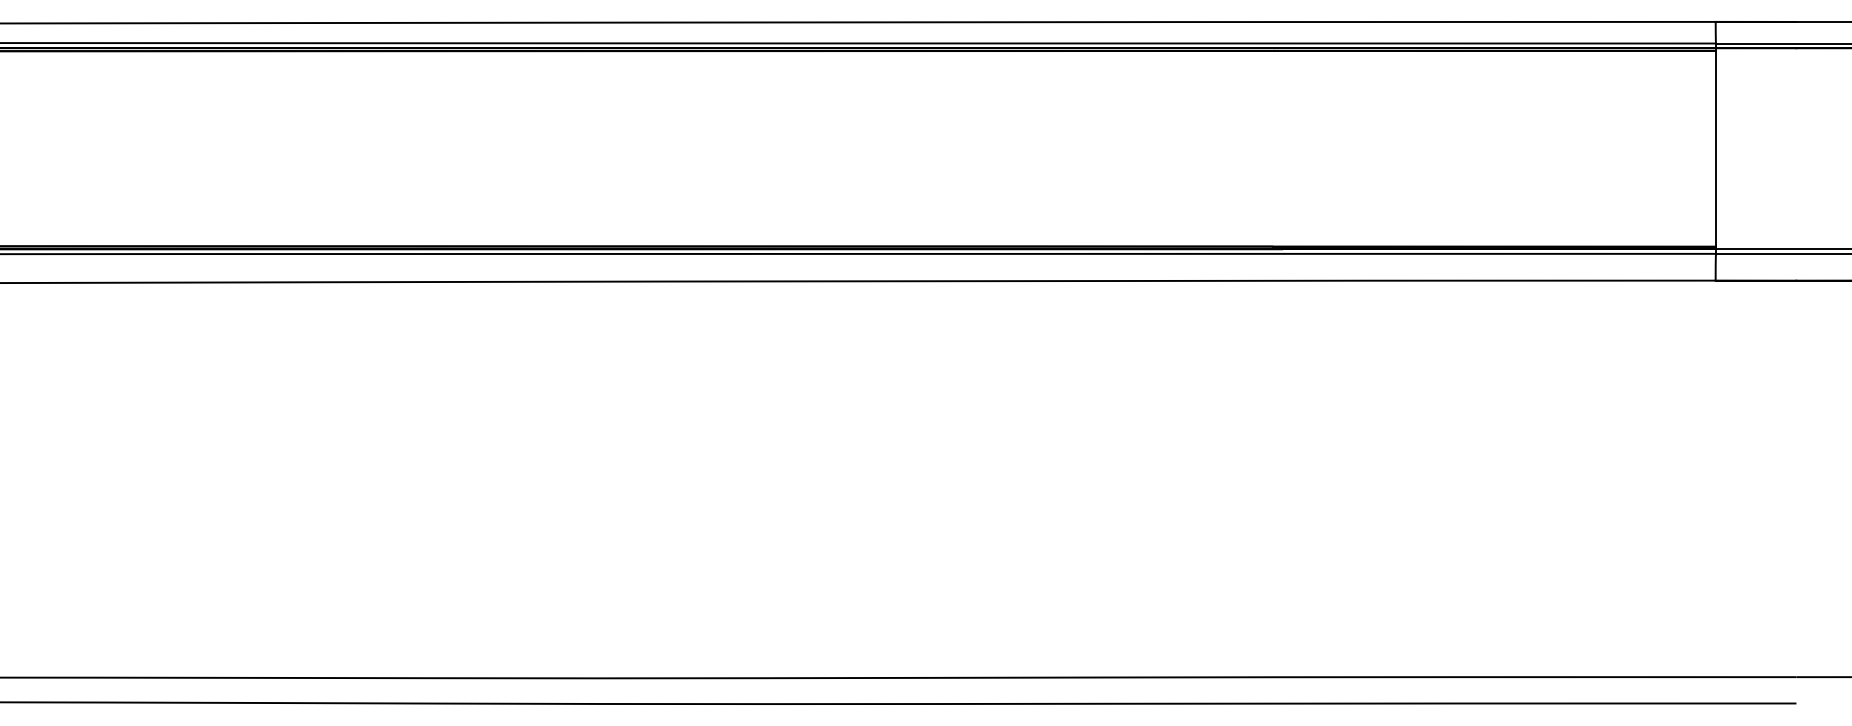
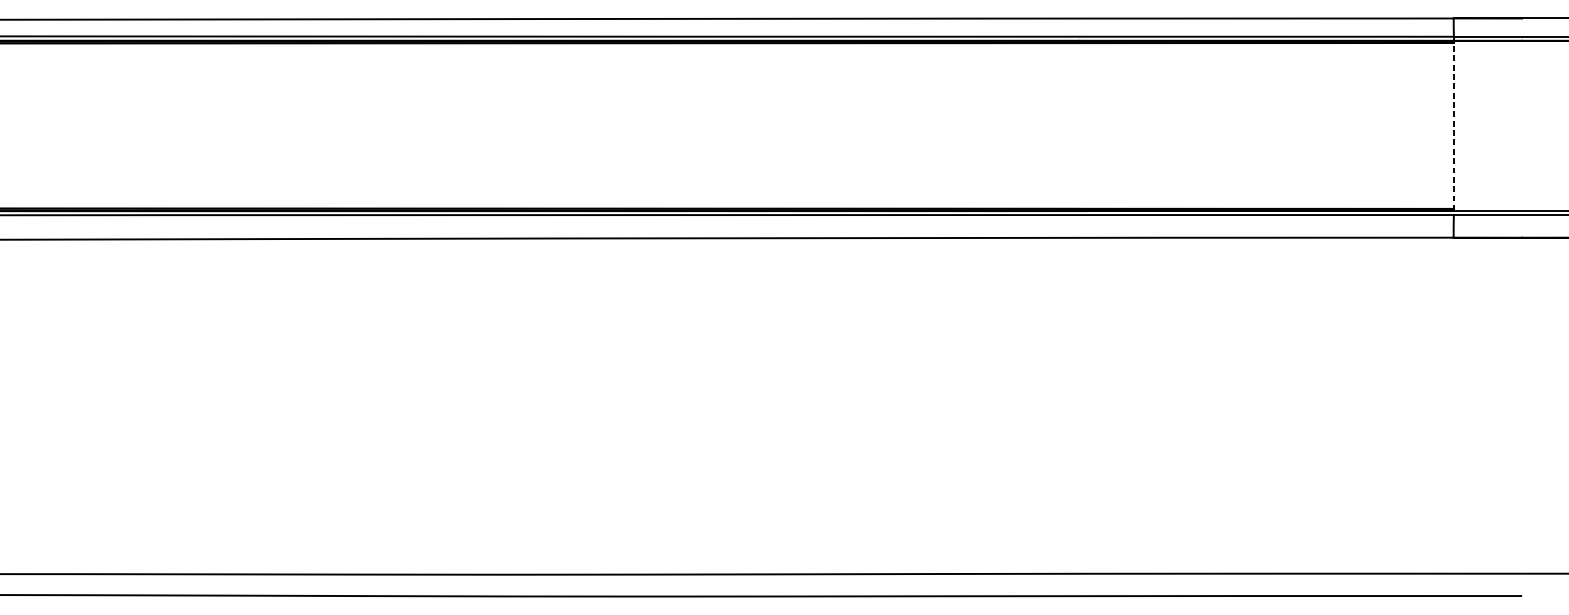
line: (1716, 149) -> (1454, 126), solid -> dashed

